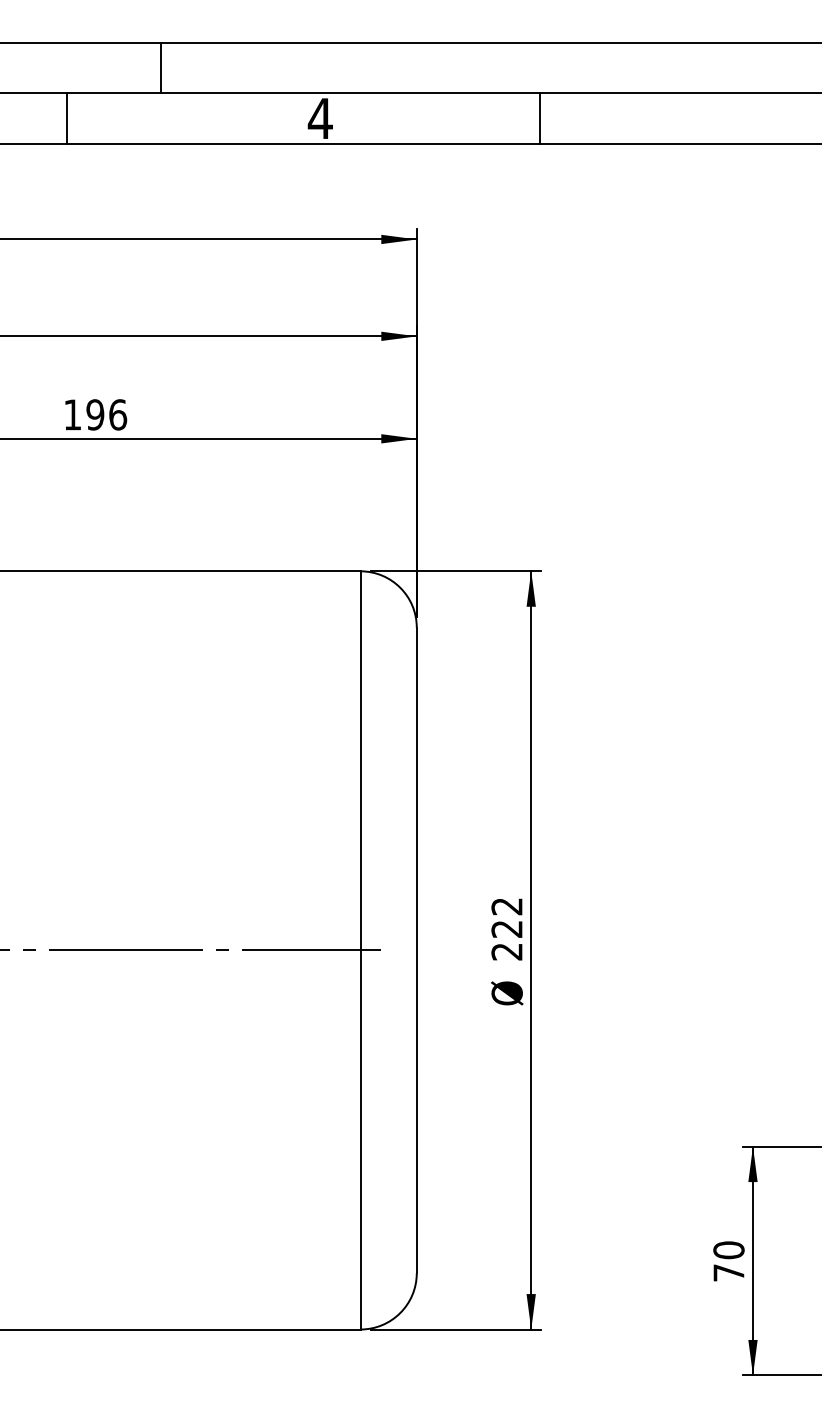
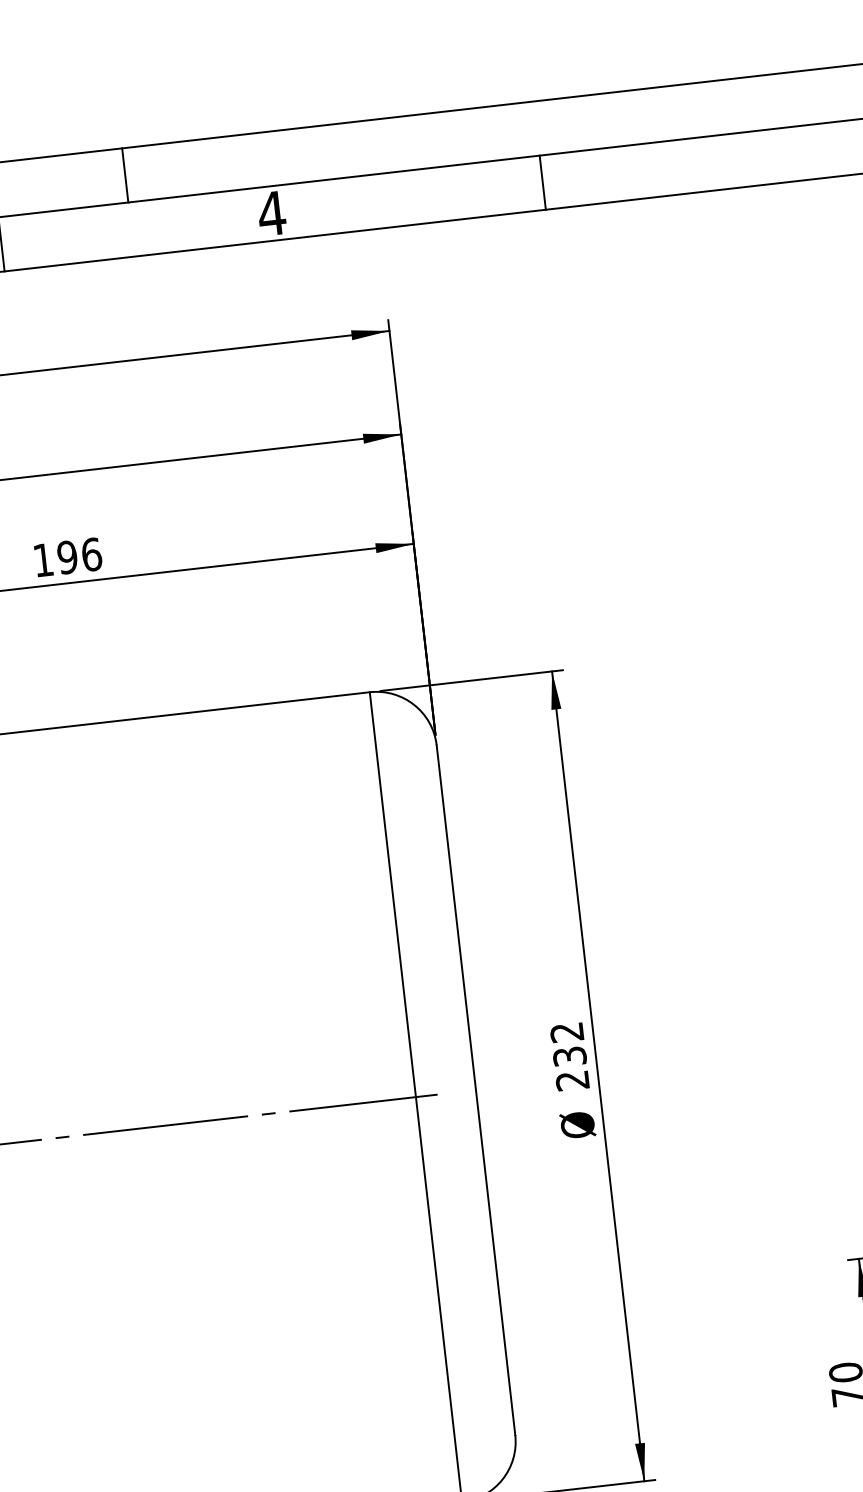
line: (160, 67) -> (124, 175), moved
line: (540, 118) -> (543, 182), moved
text: (506, 928) -> (569, 1055), 222 -> 232

